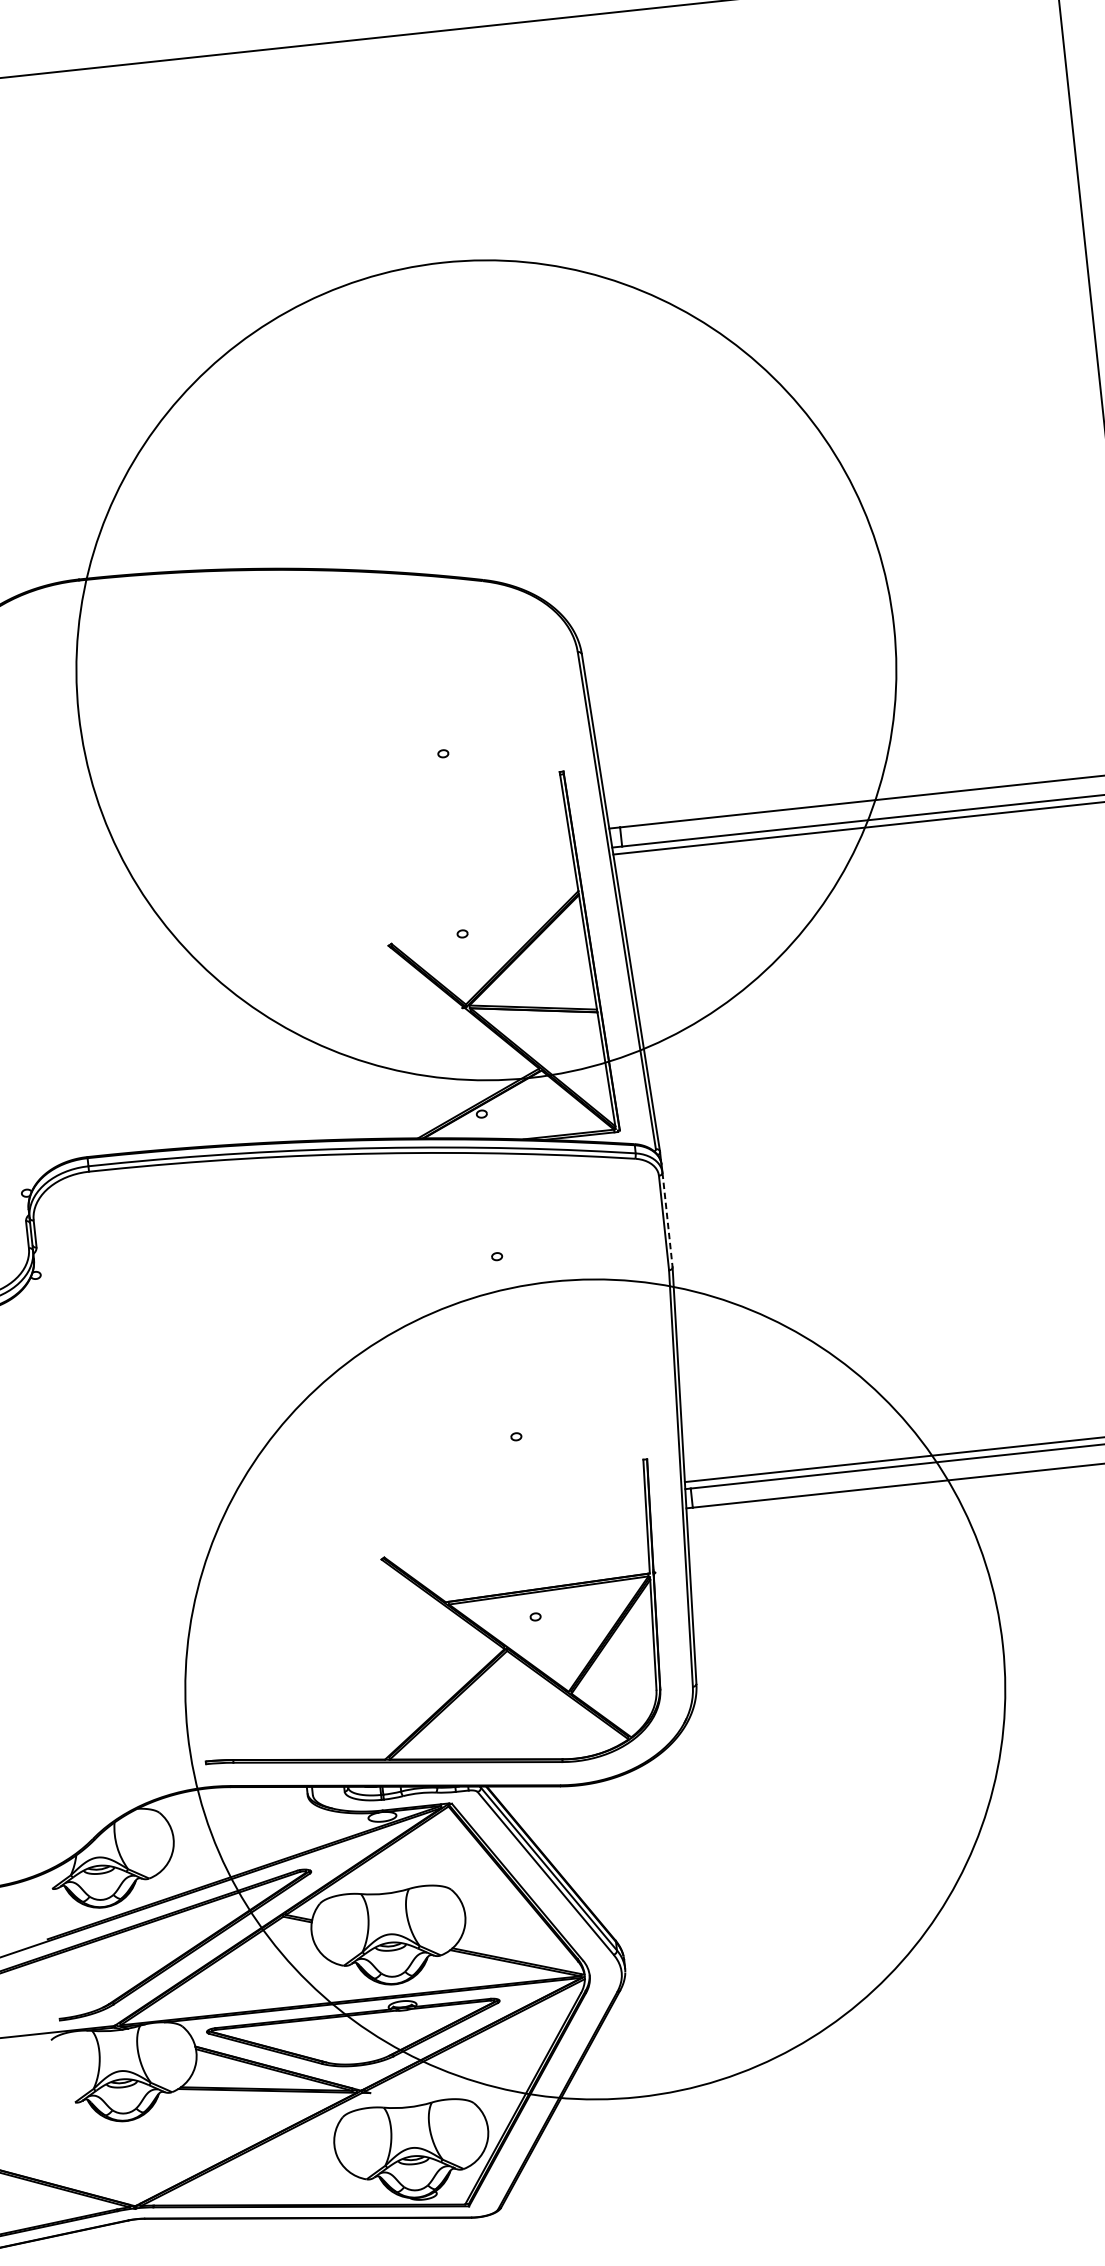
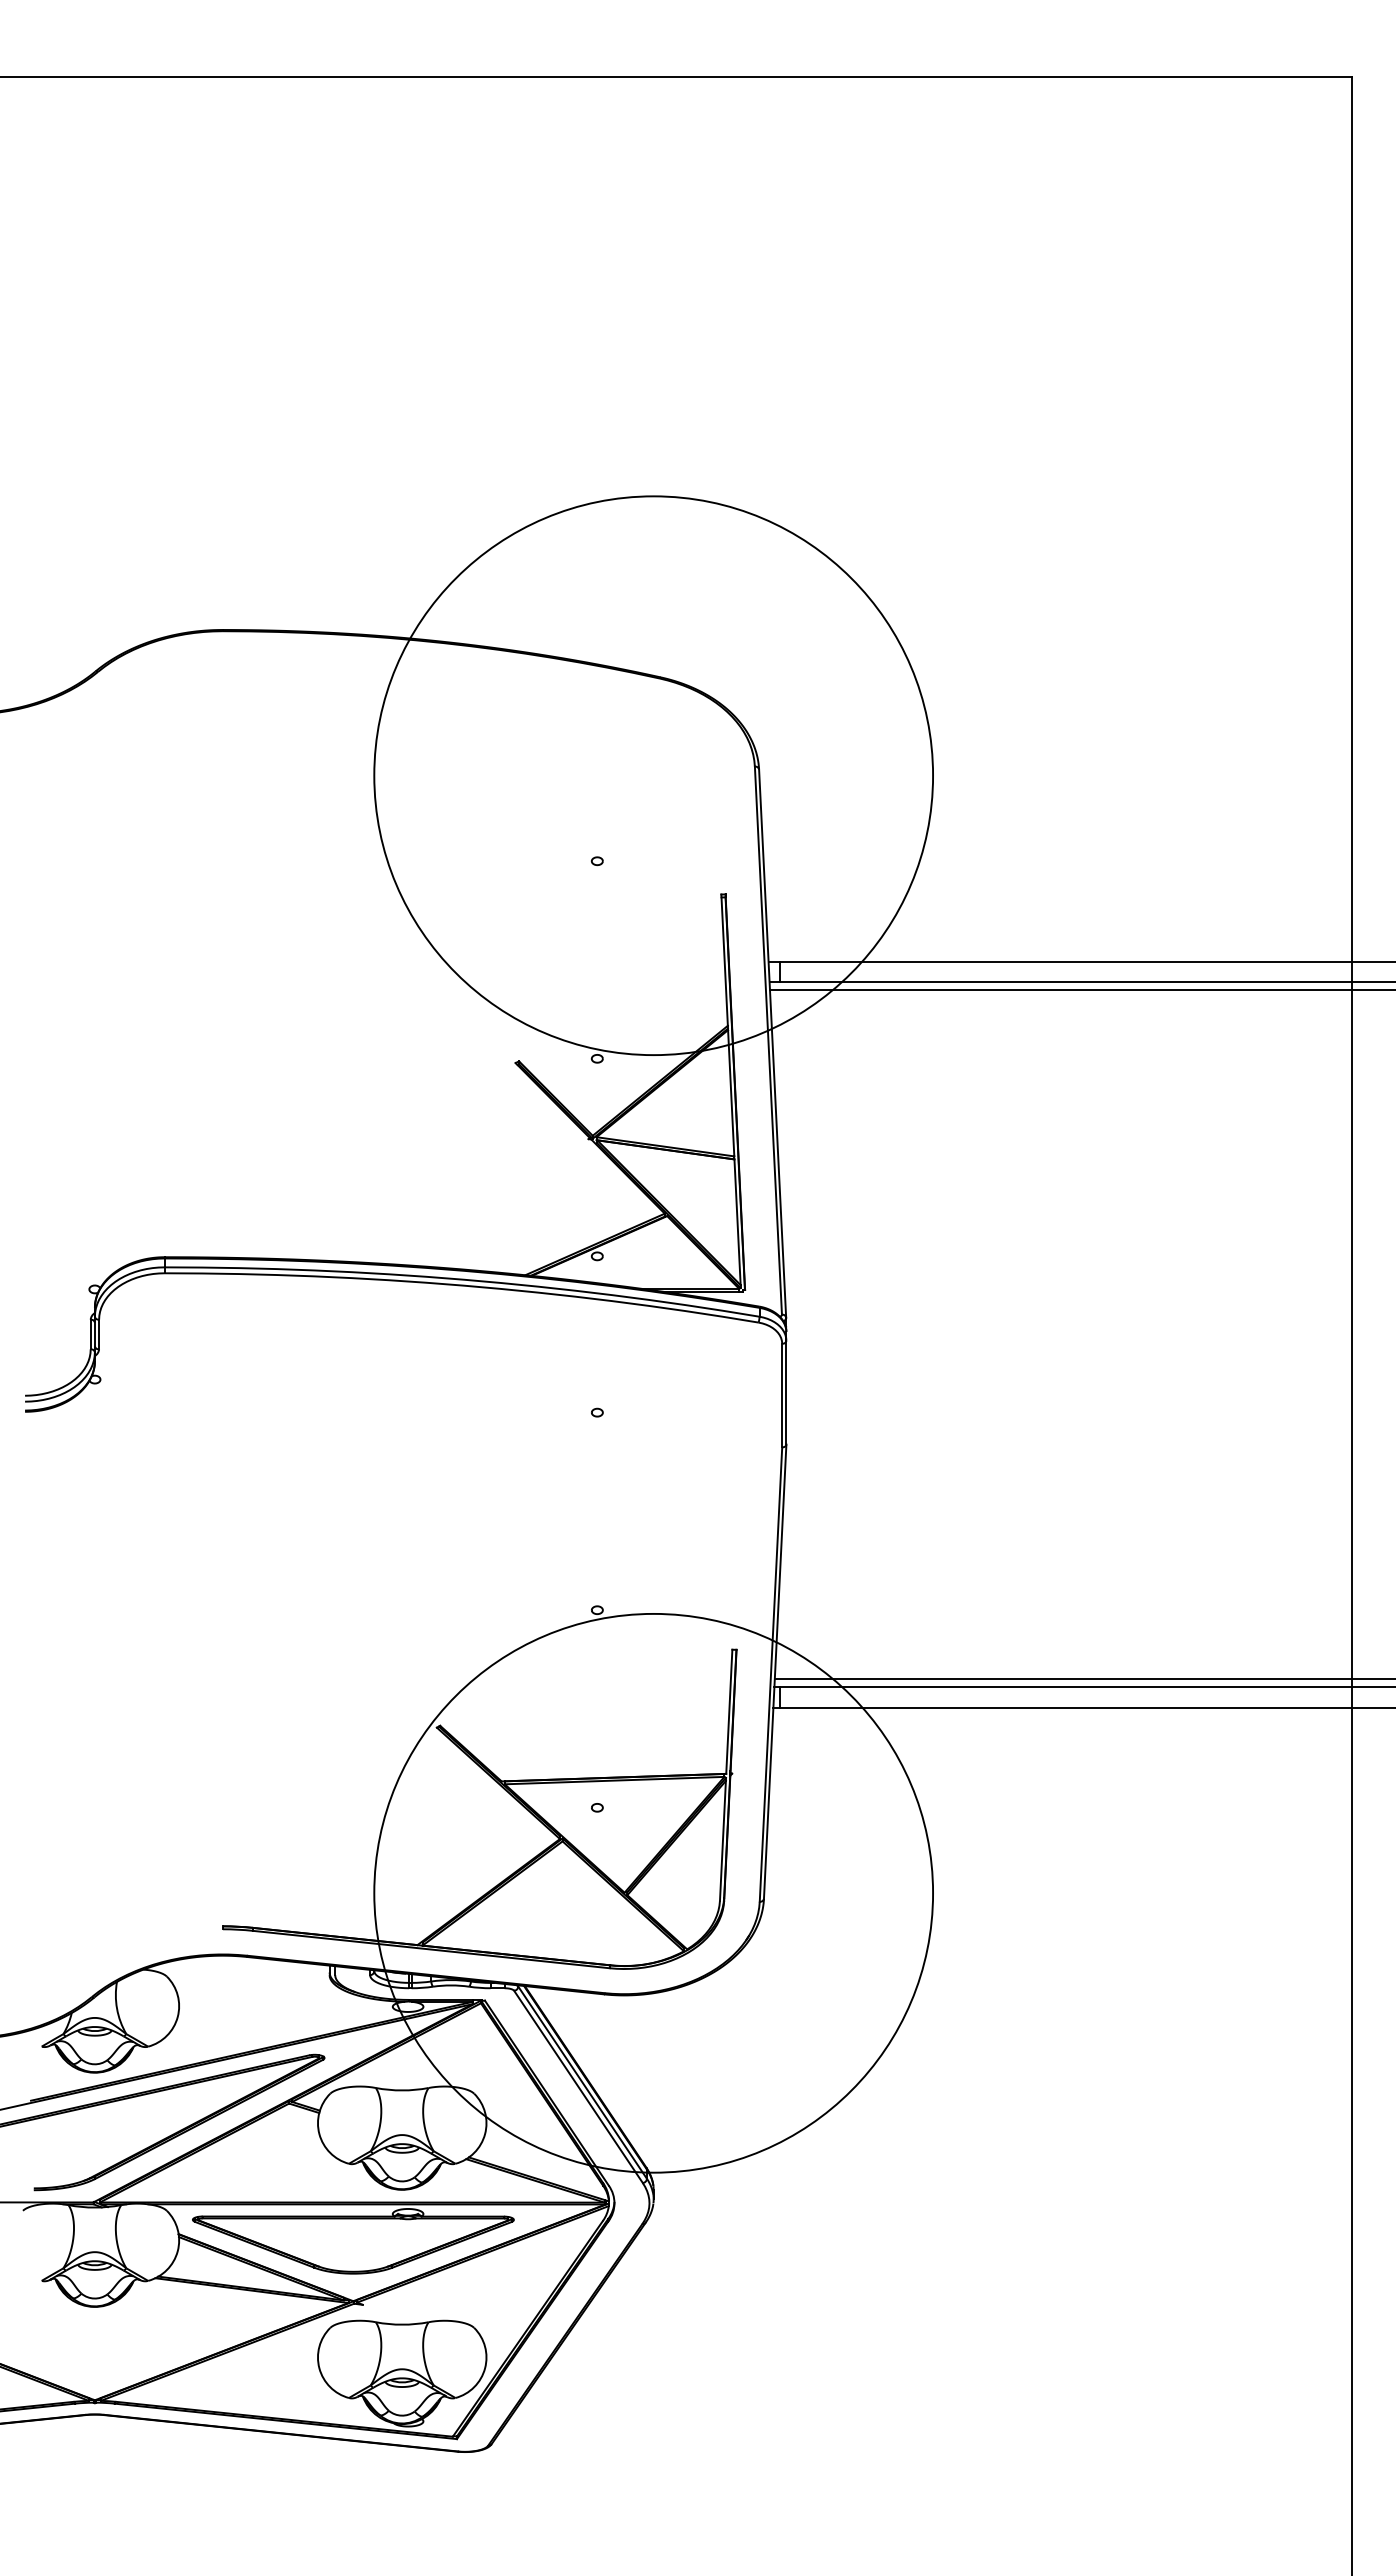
circle: (486, 670) -> (653, 775), size x0.62
line: (667, 1219) -> (786, 1392), dashed -> solid
circle: (595, 1688) -> (653, 1892), size x0.62

